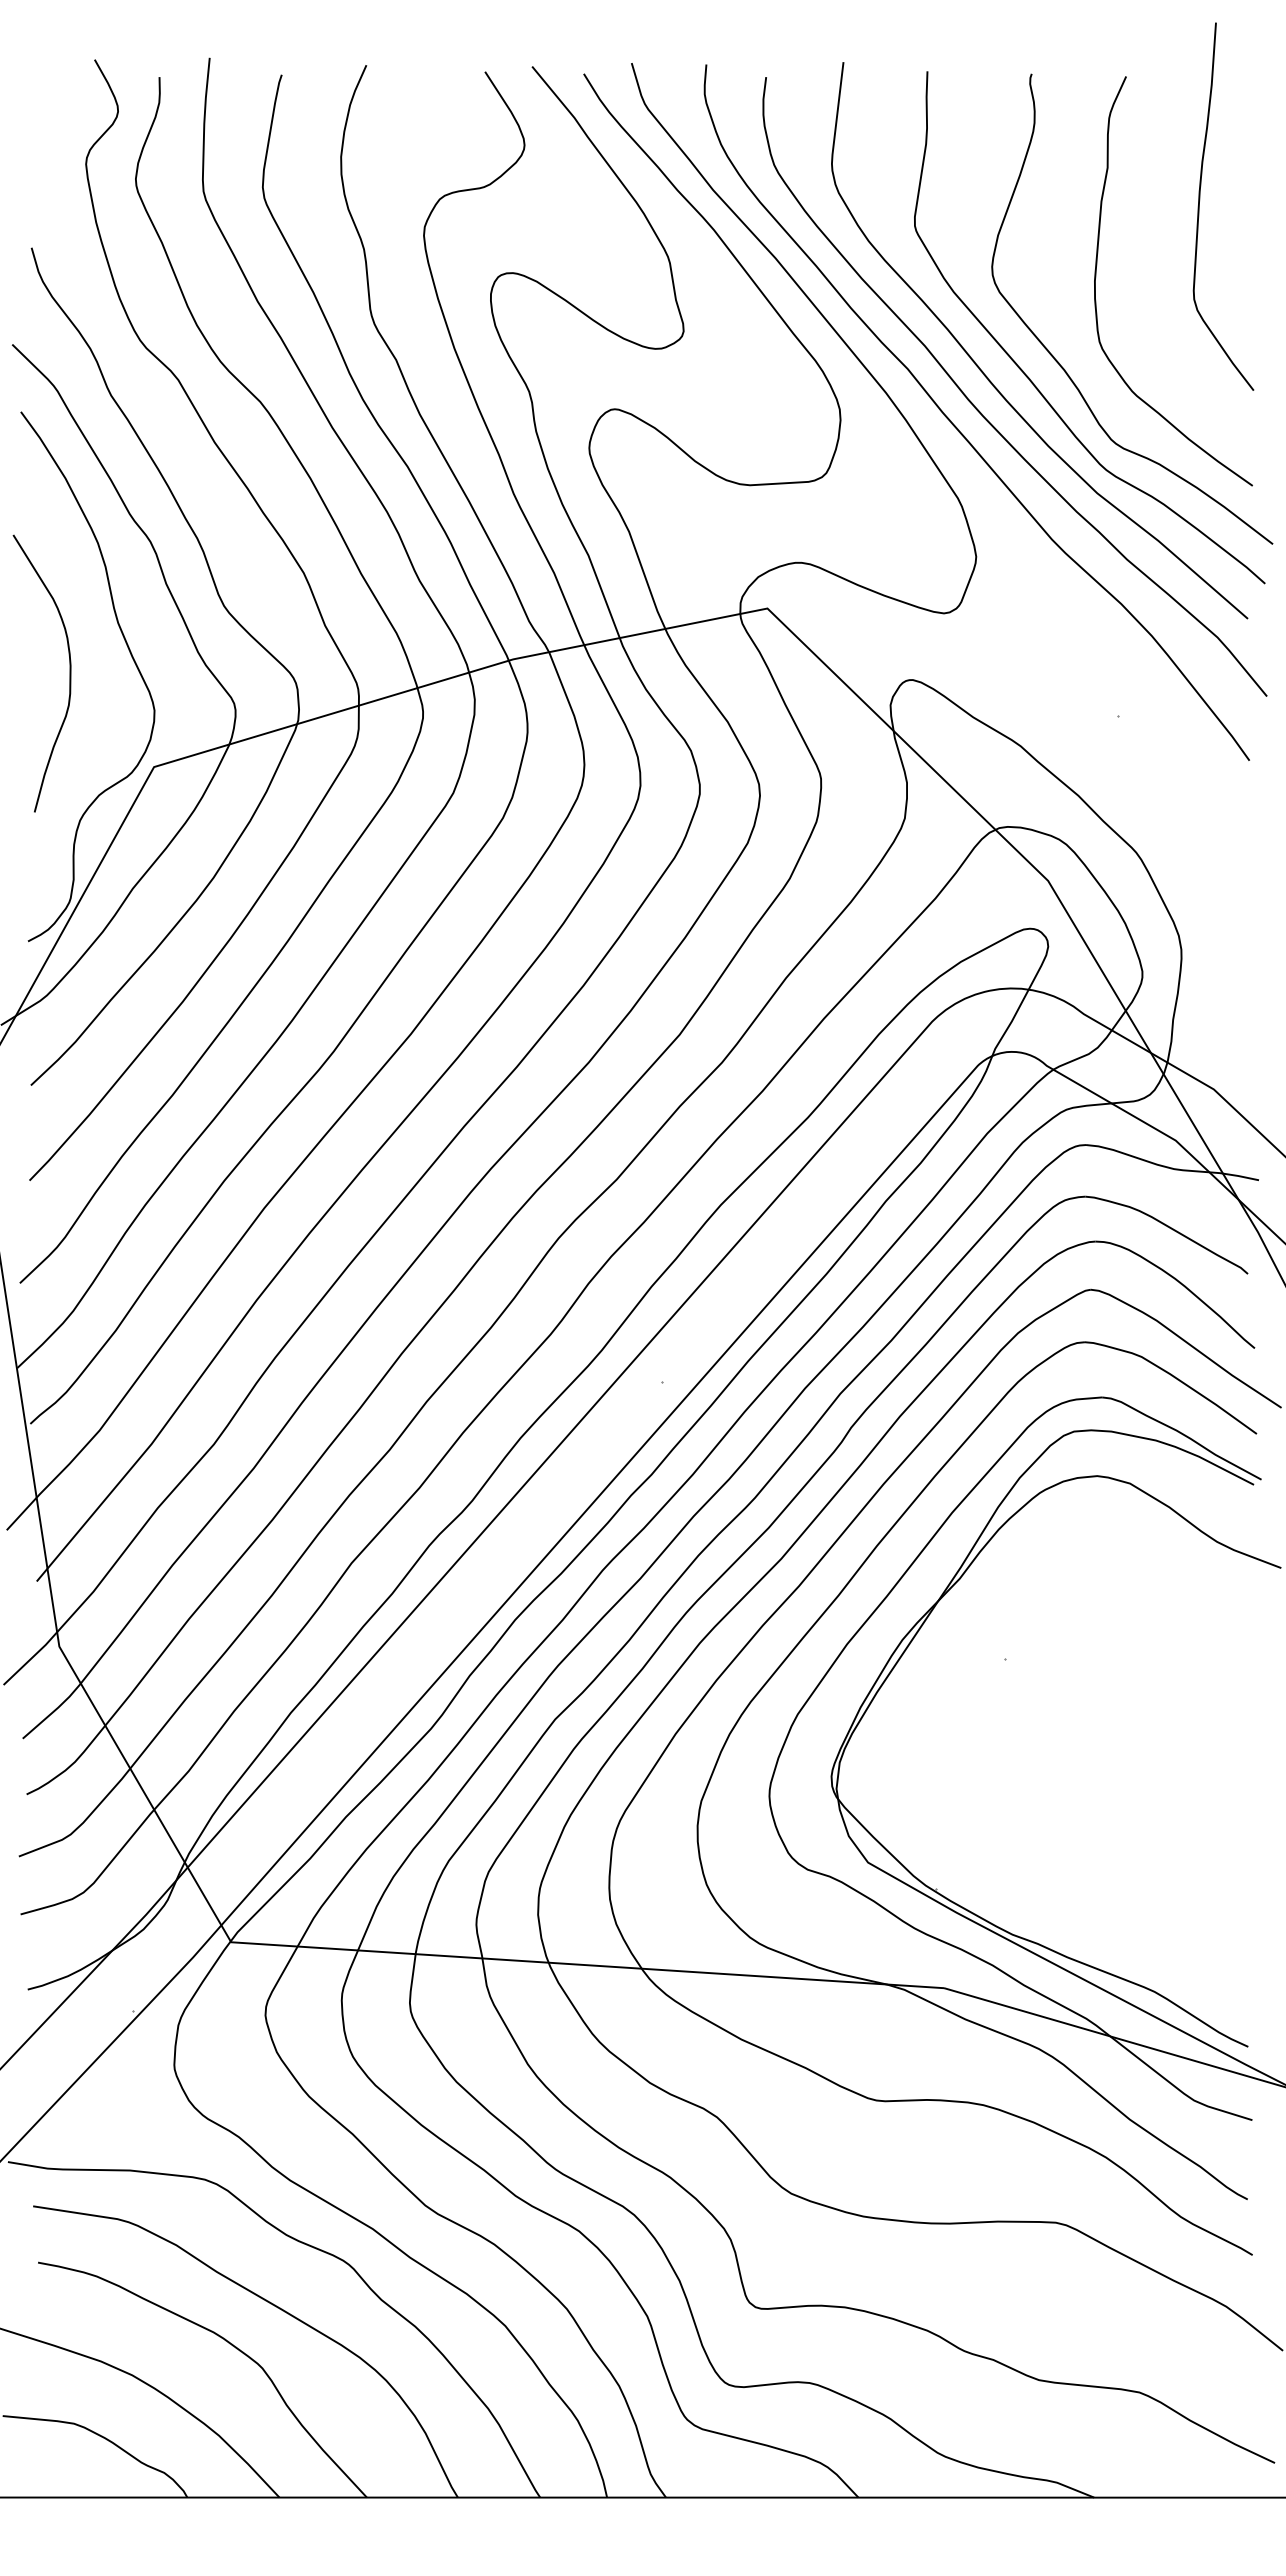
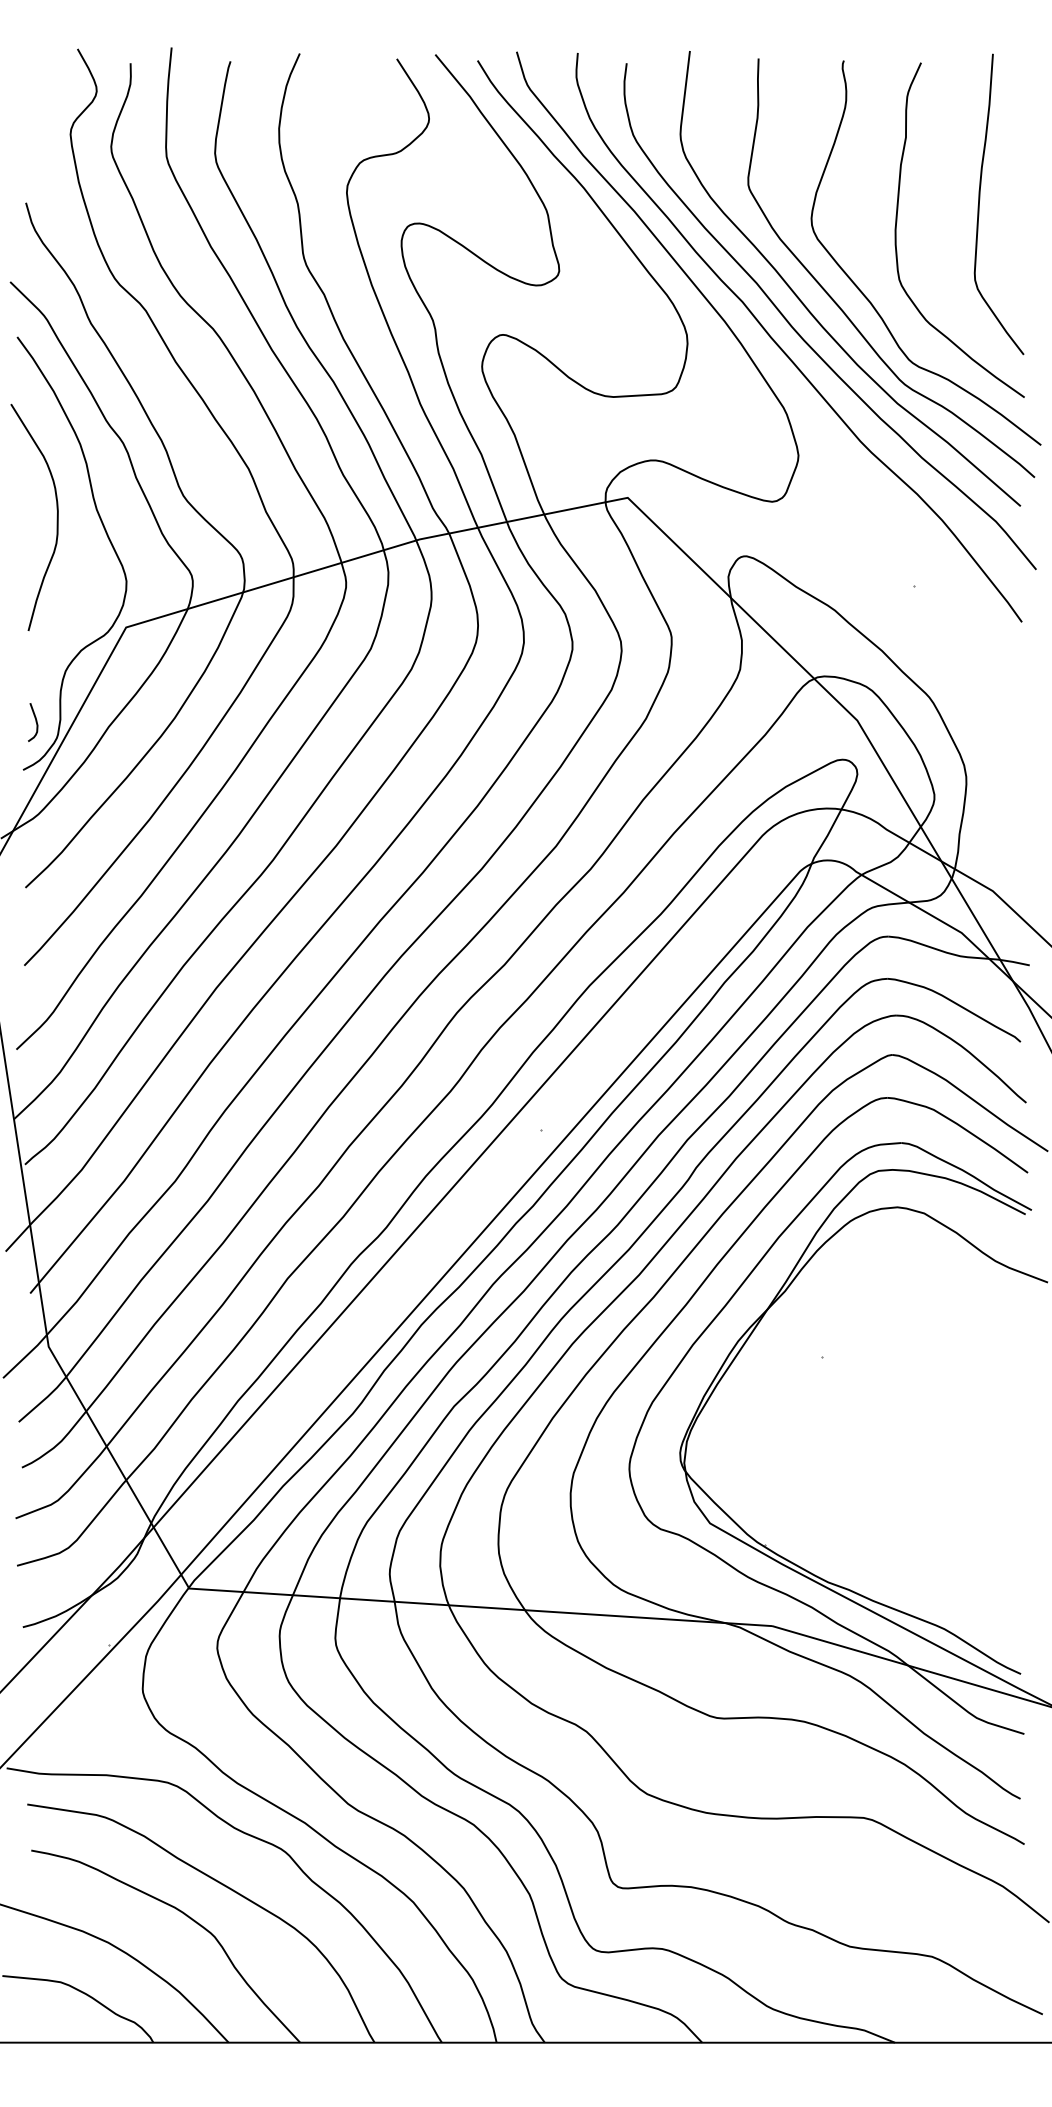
curve: (1200, 200) -> (980, 199), moved
curve: (69, 673) -> (56, 517), moved
curve: (43, 882) -> (35, 721), added

